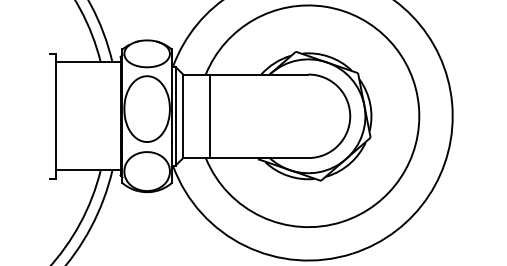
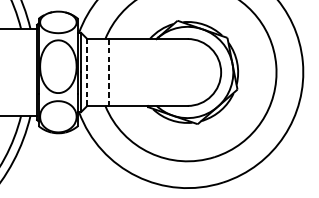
line: (183, 116) -> (87, 72), solid -> dashed
line: (209, 116) -> (108, 72), solid -> dashed

